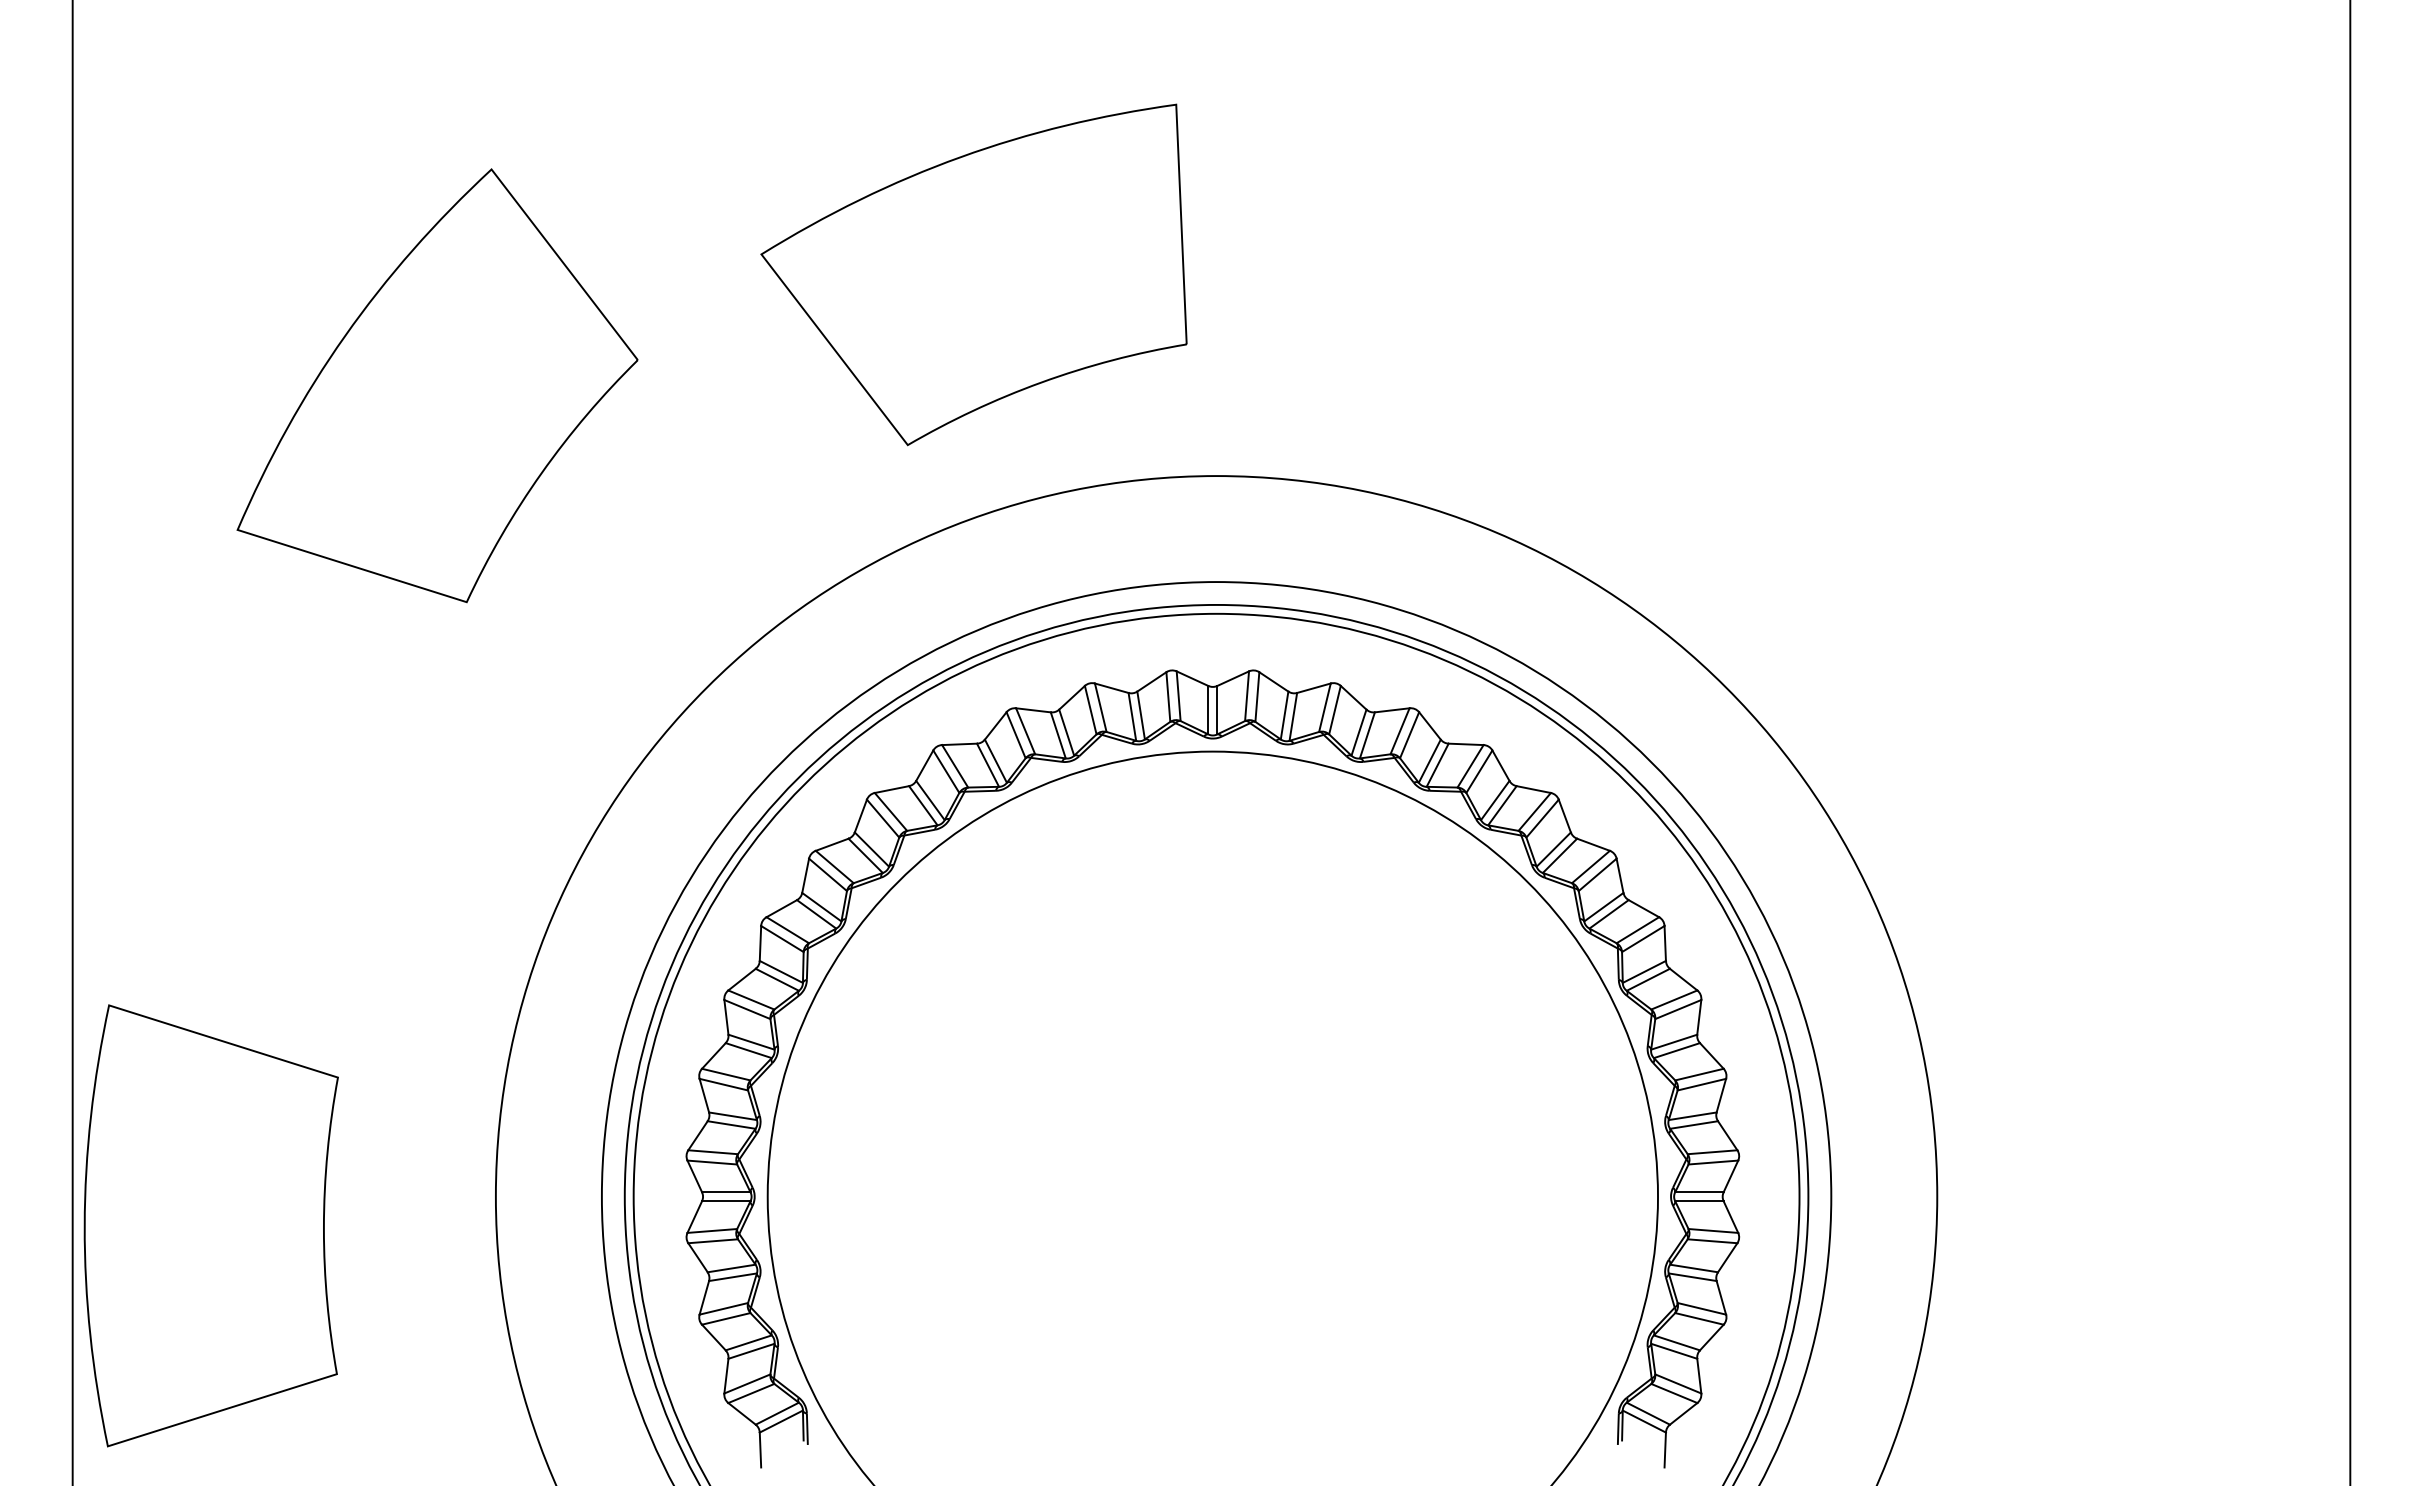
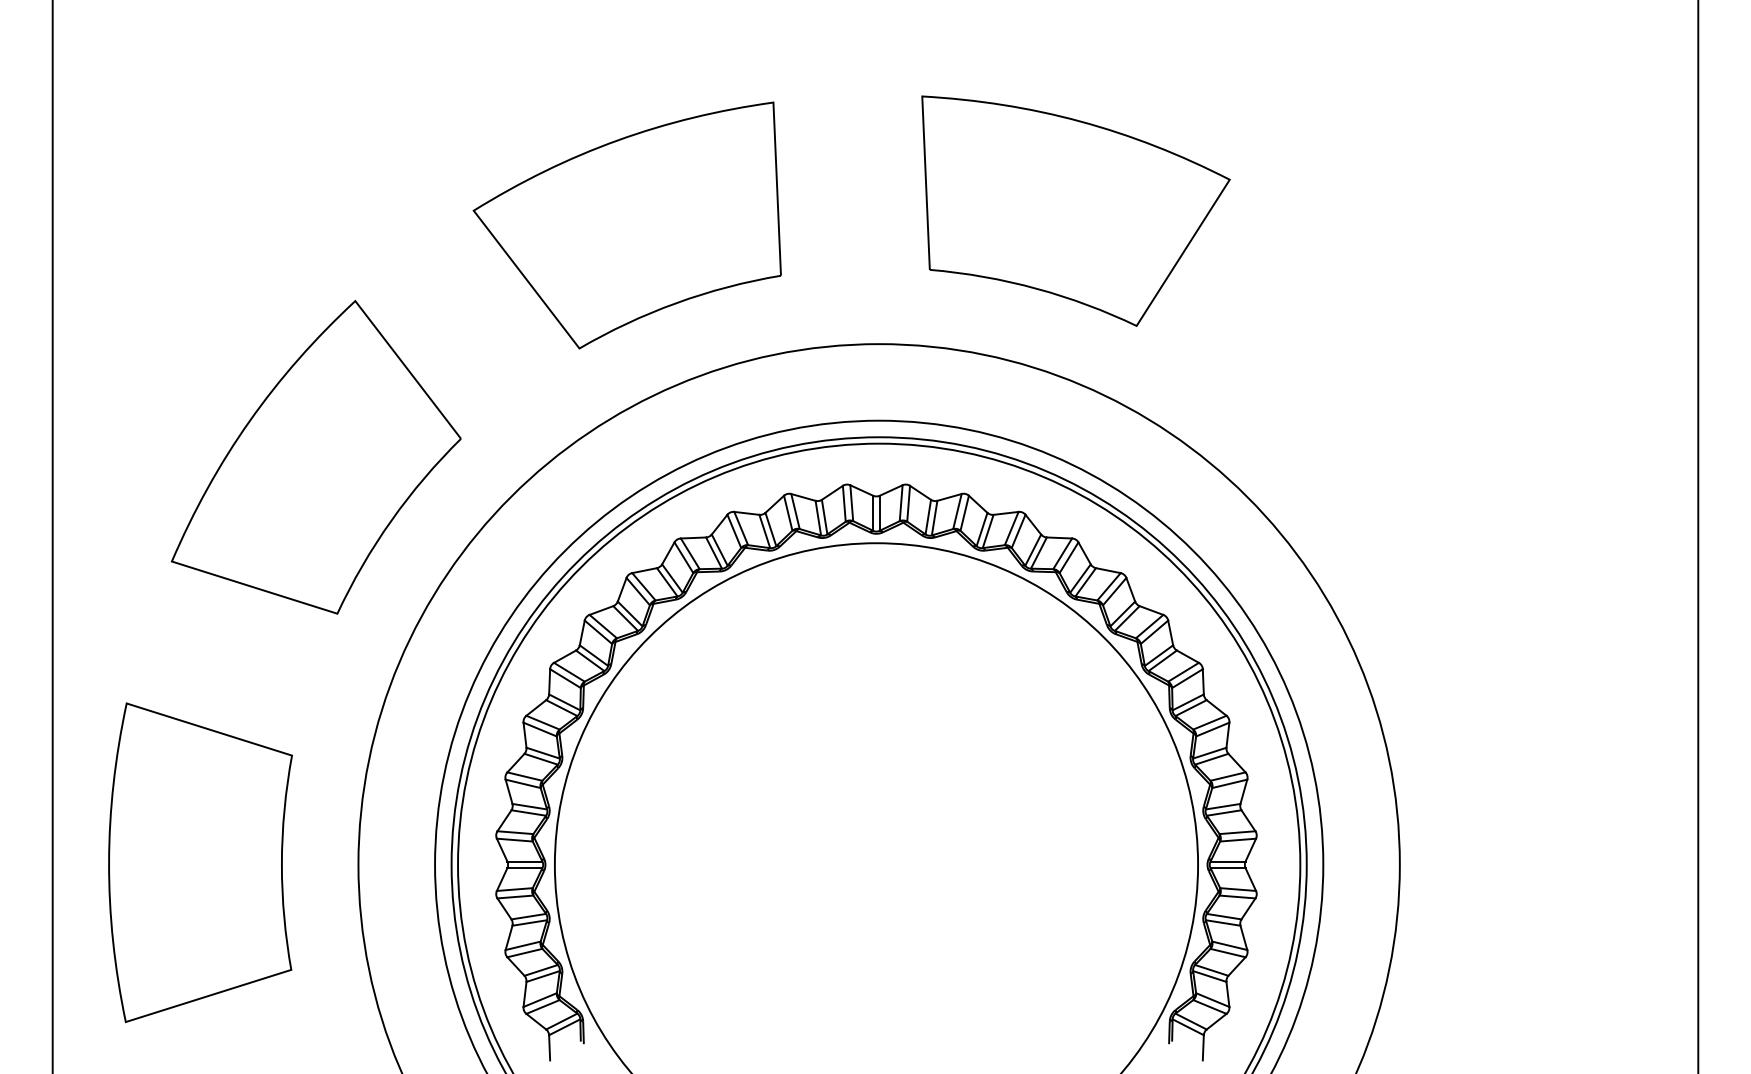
part: (973, 274) -> (626, 225), moved
part: (1488, 291) -> (1075, 210), added
part: (437, 385) -> (316, 457), moved
part: (210, 1225) -> (199, 862), moved

